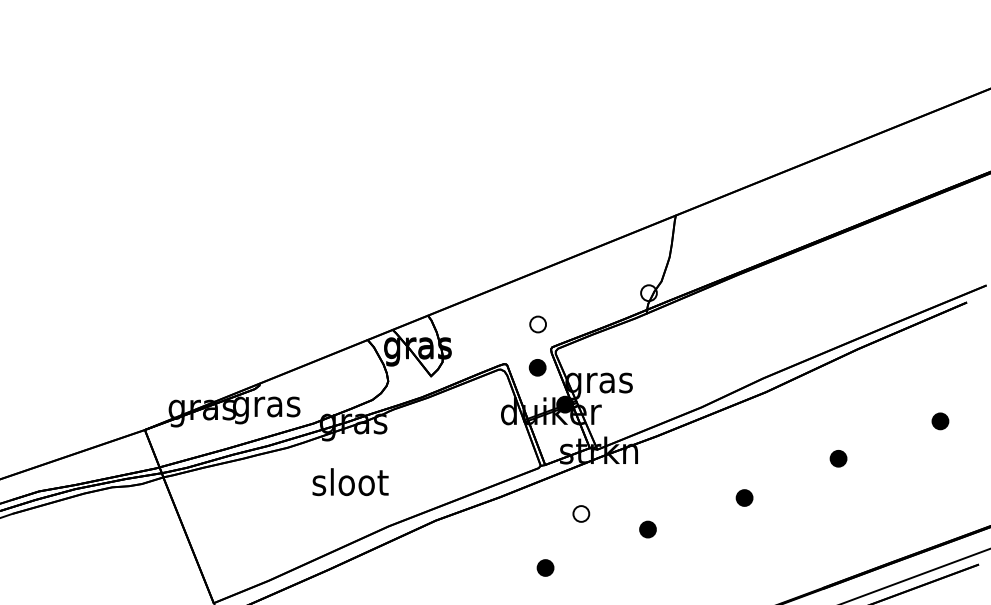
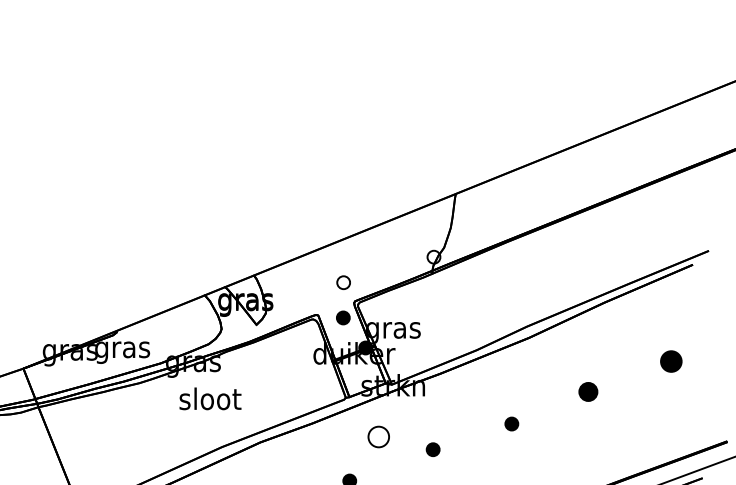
part: (940, 421) -> (671, 361), size x1.6
part: (838, 458) -> (588, 391), size x1.4
text: (350, 482) -> (210, 399), moved
part: (581, 513) -> (379, 436), size x1.6

